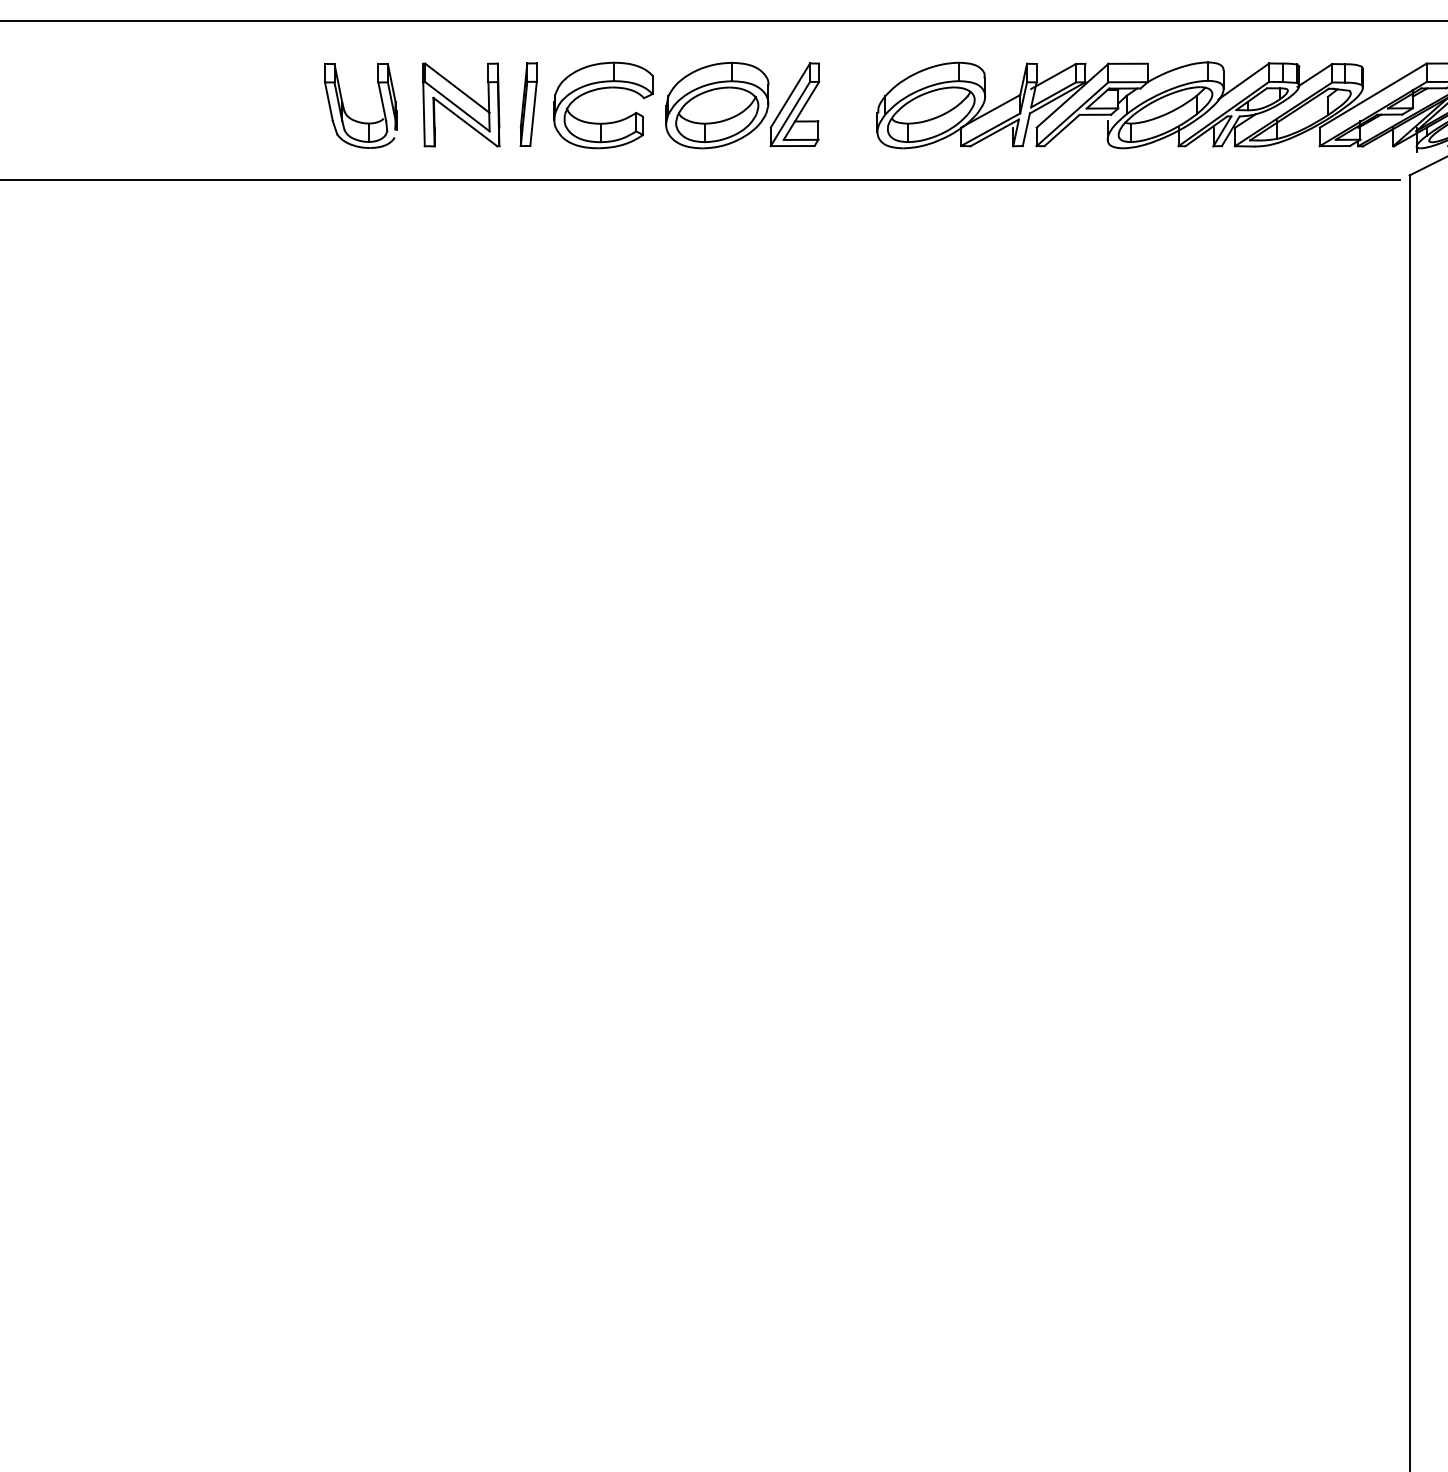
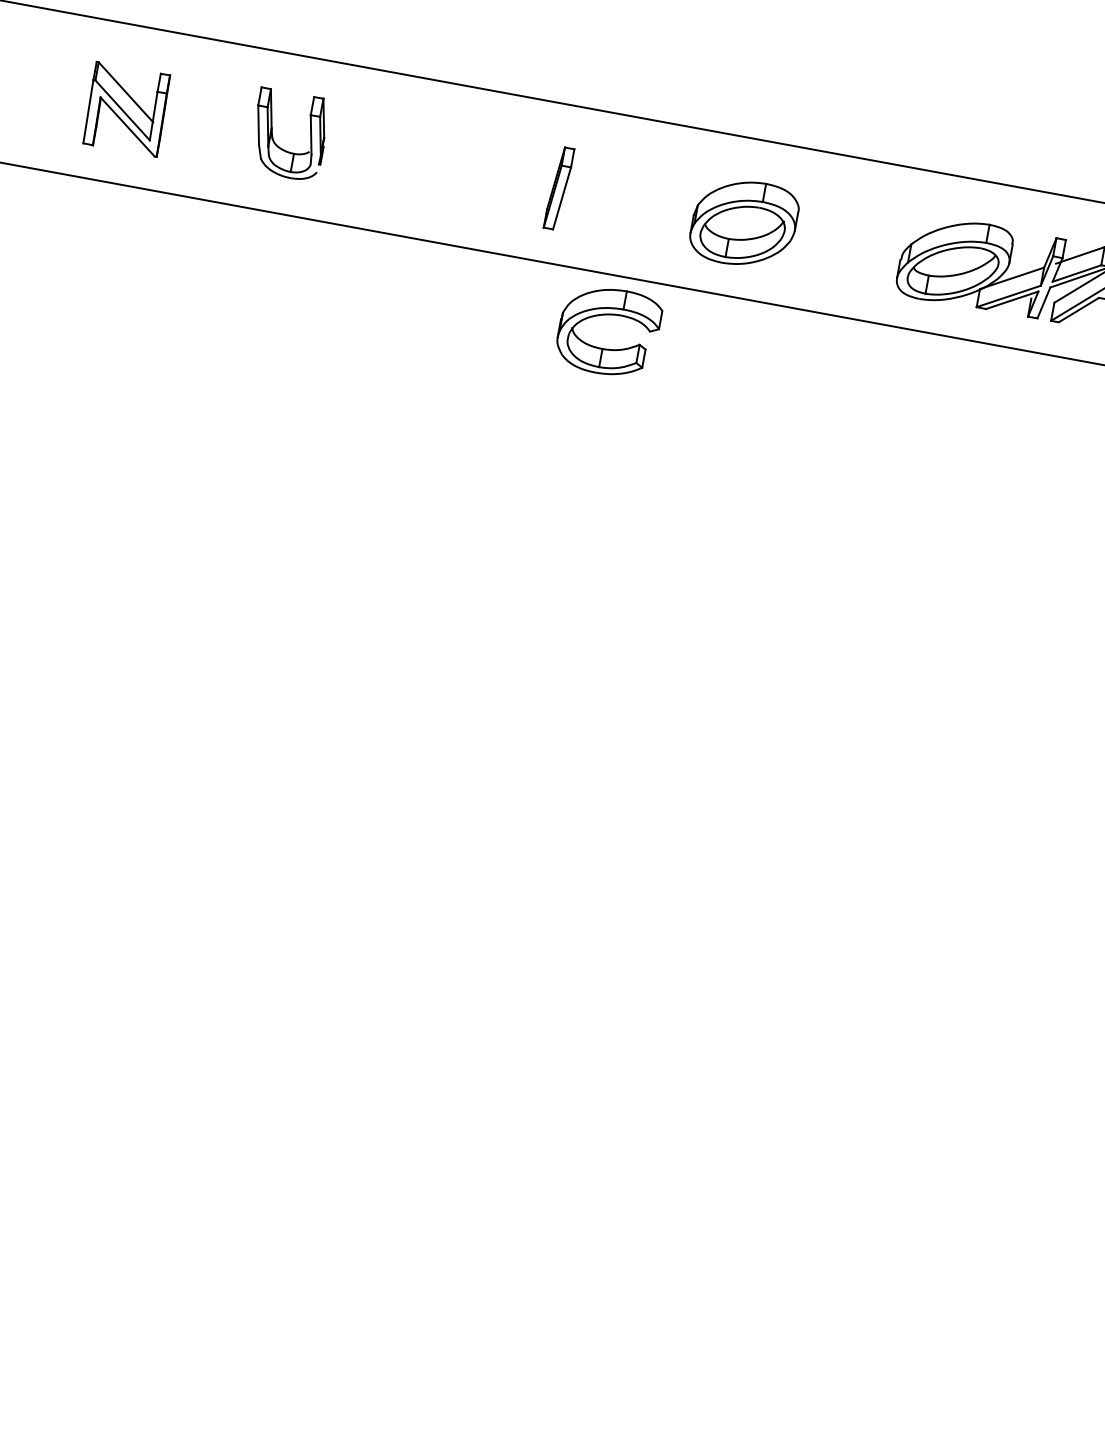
part: (603, 89) -> (611, 315), moved
part: (461, 104) -> (127, 108), moved
part: (794, 104) -> (820, 236), removed
part: (354, 119) -> (280, 147), moved

